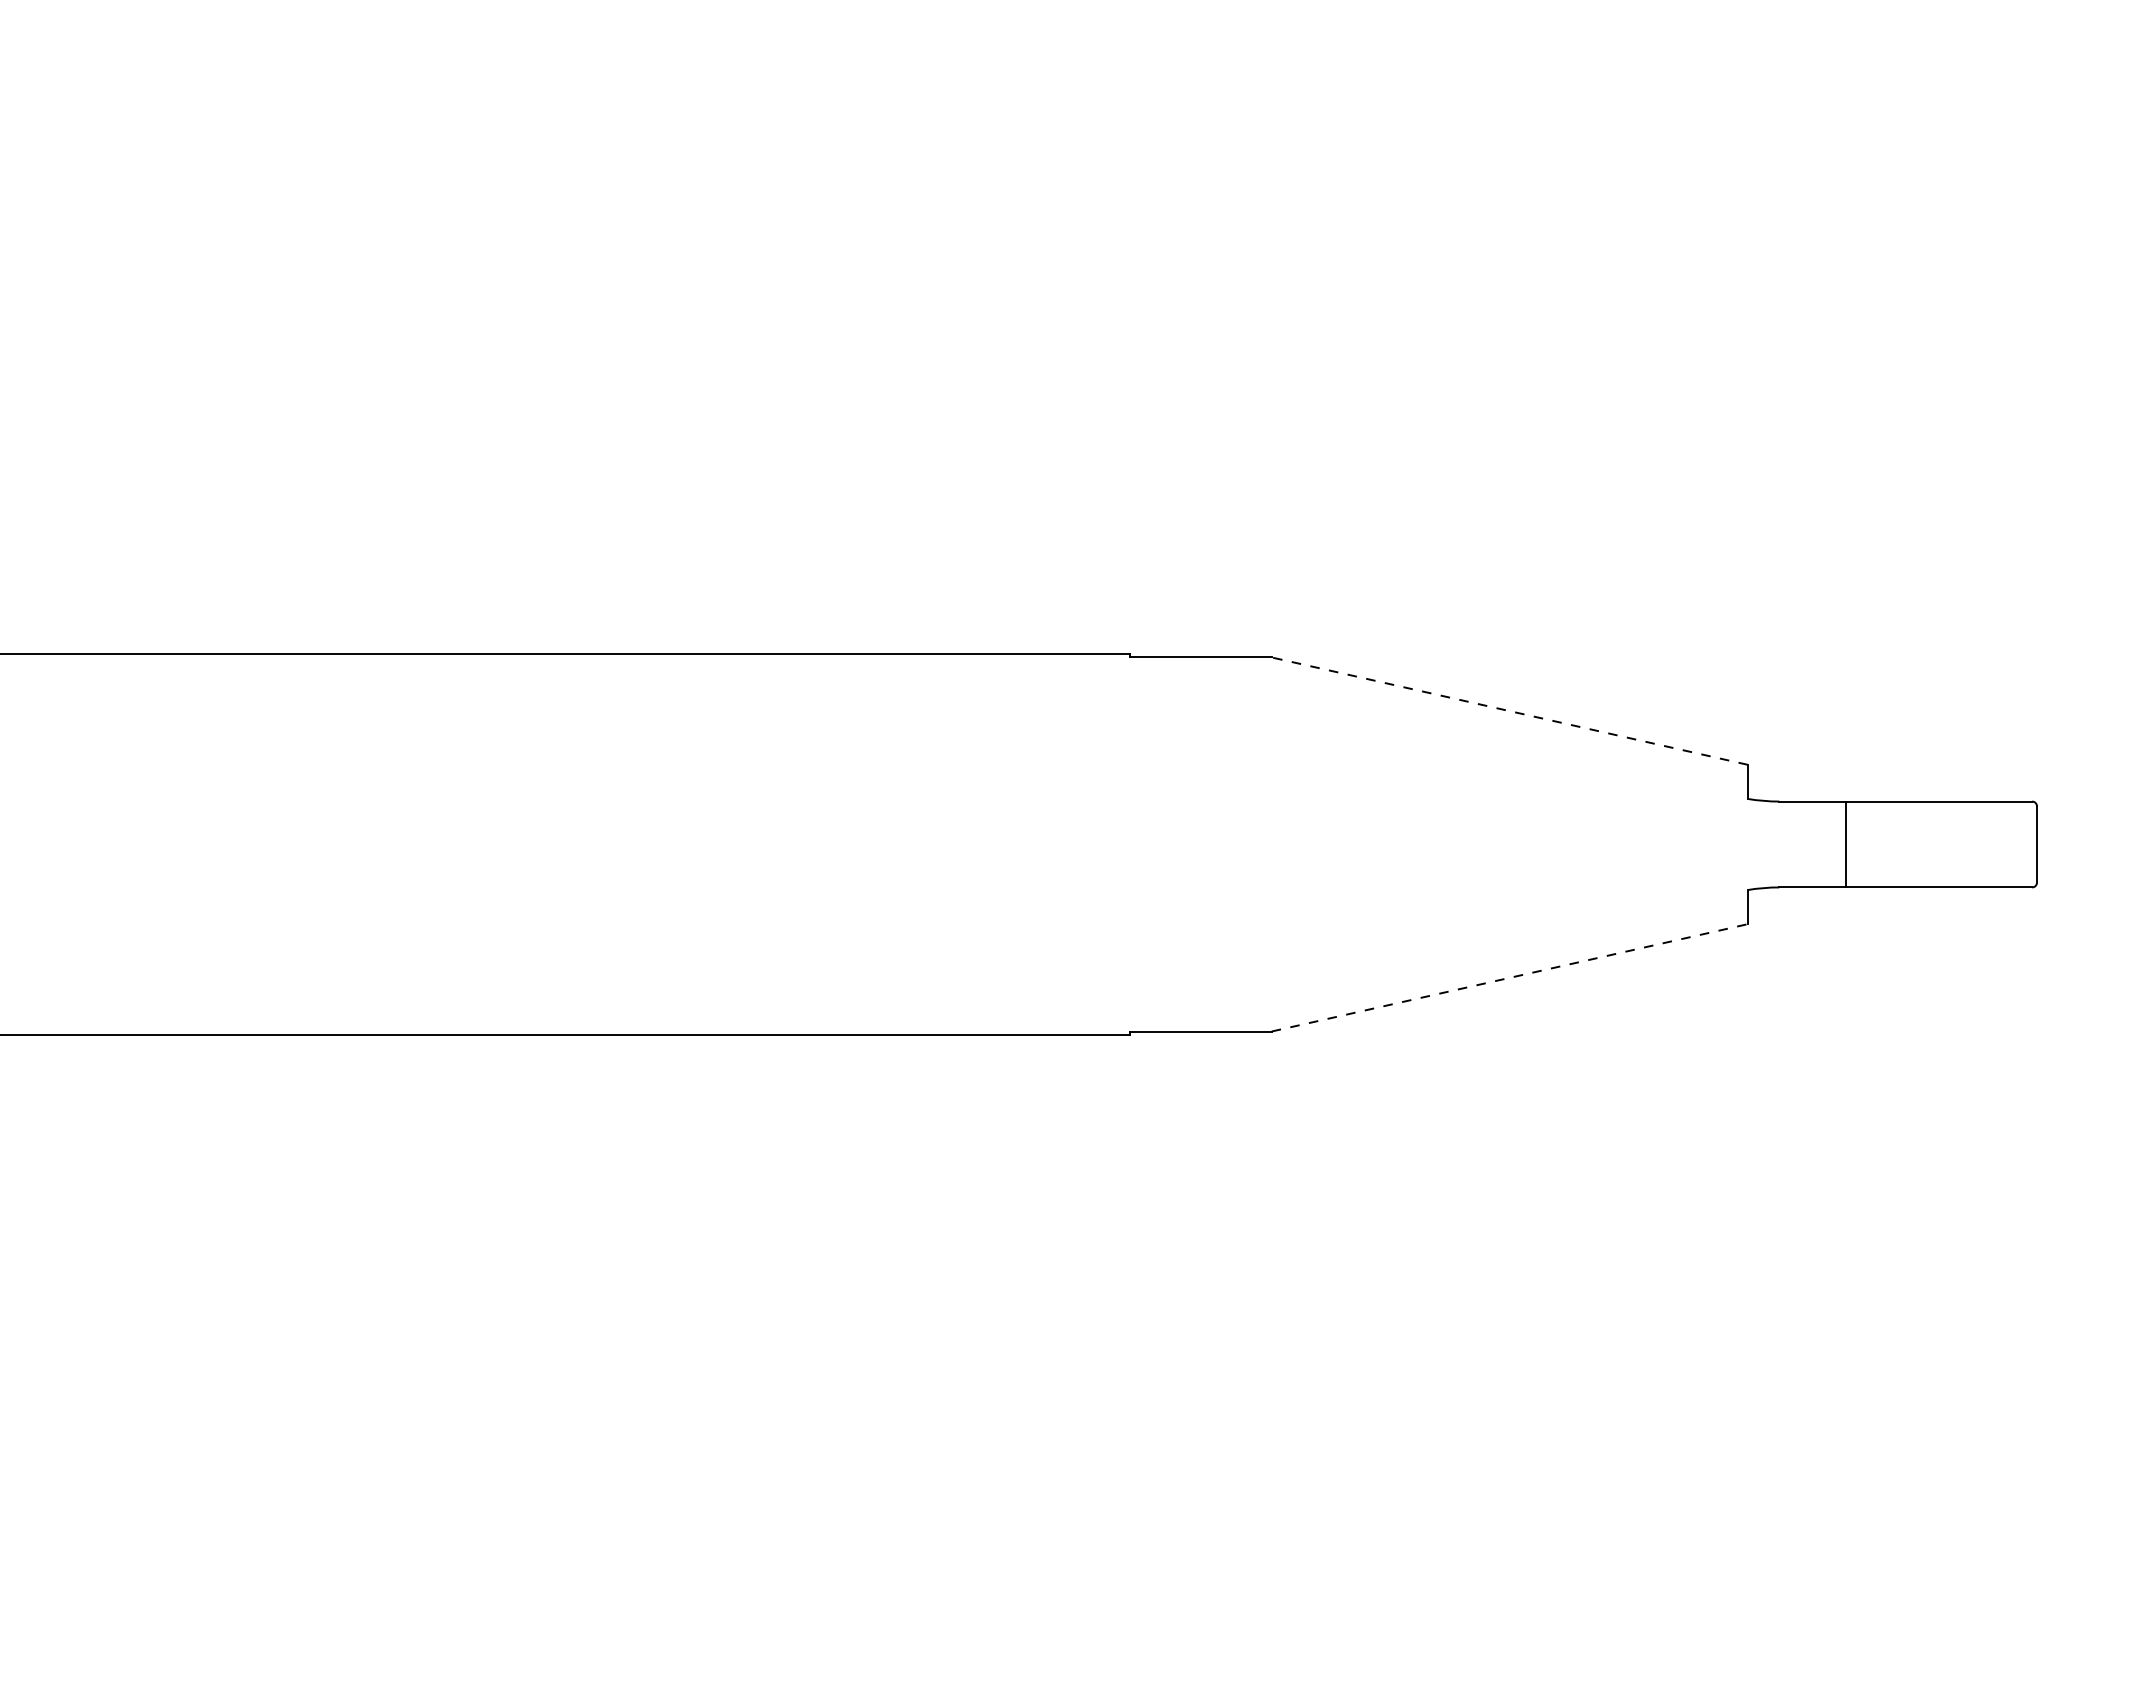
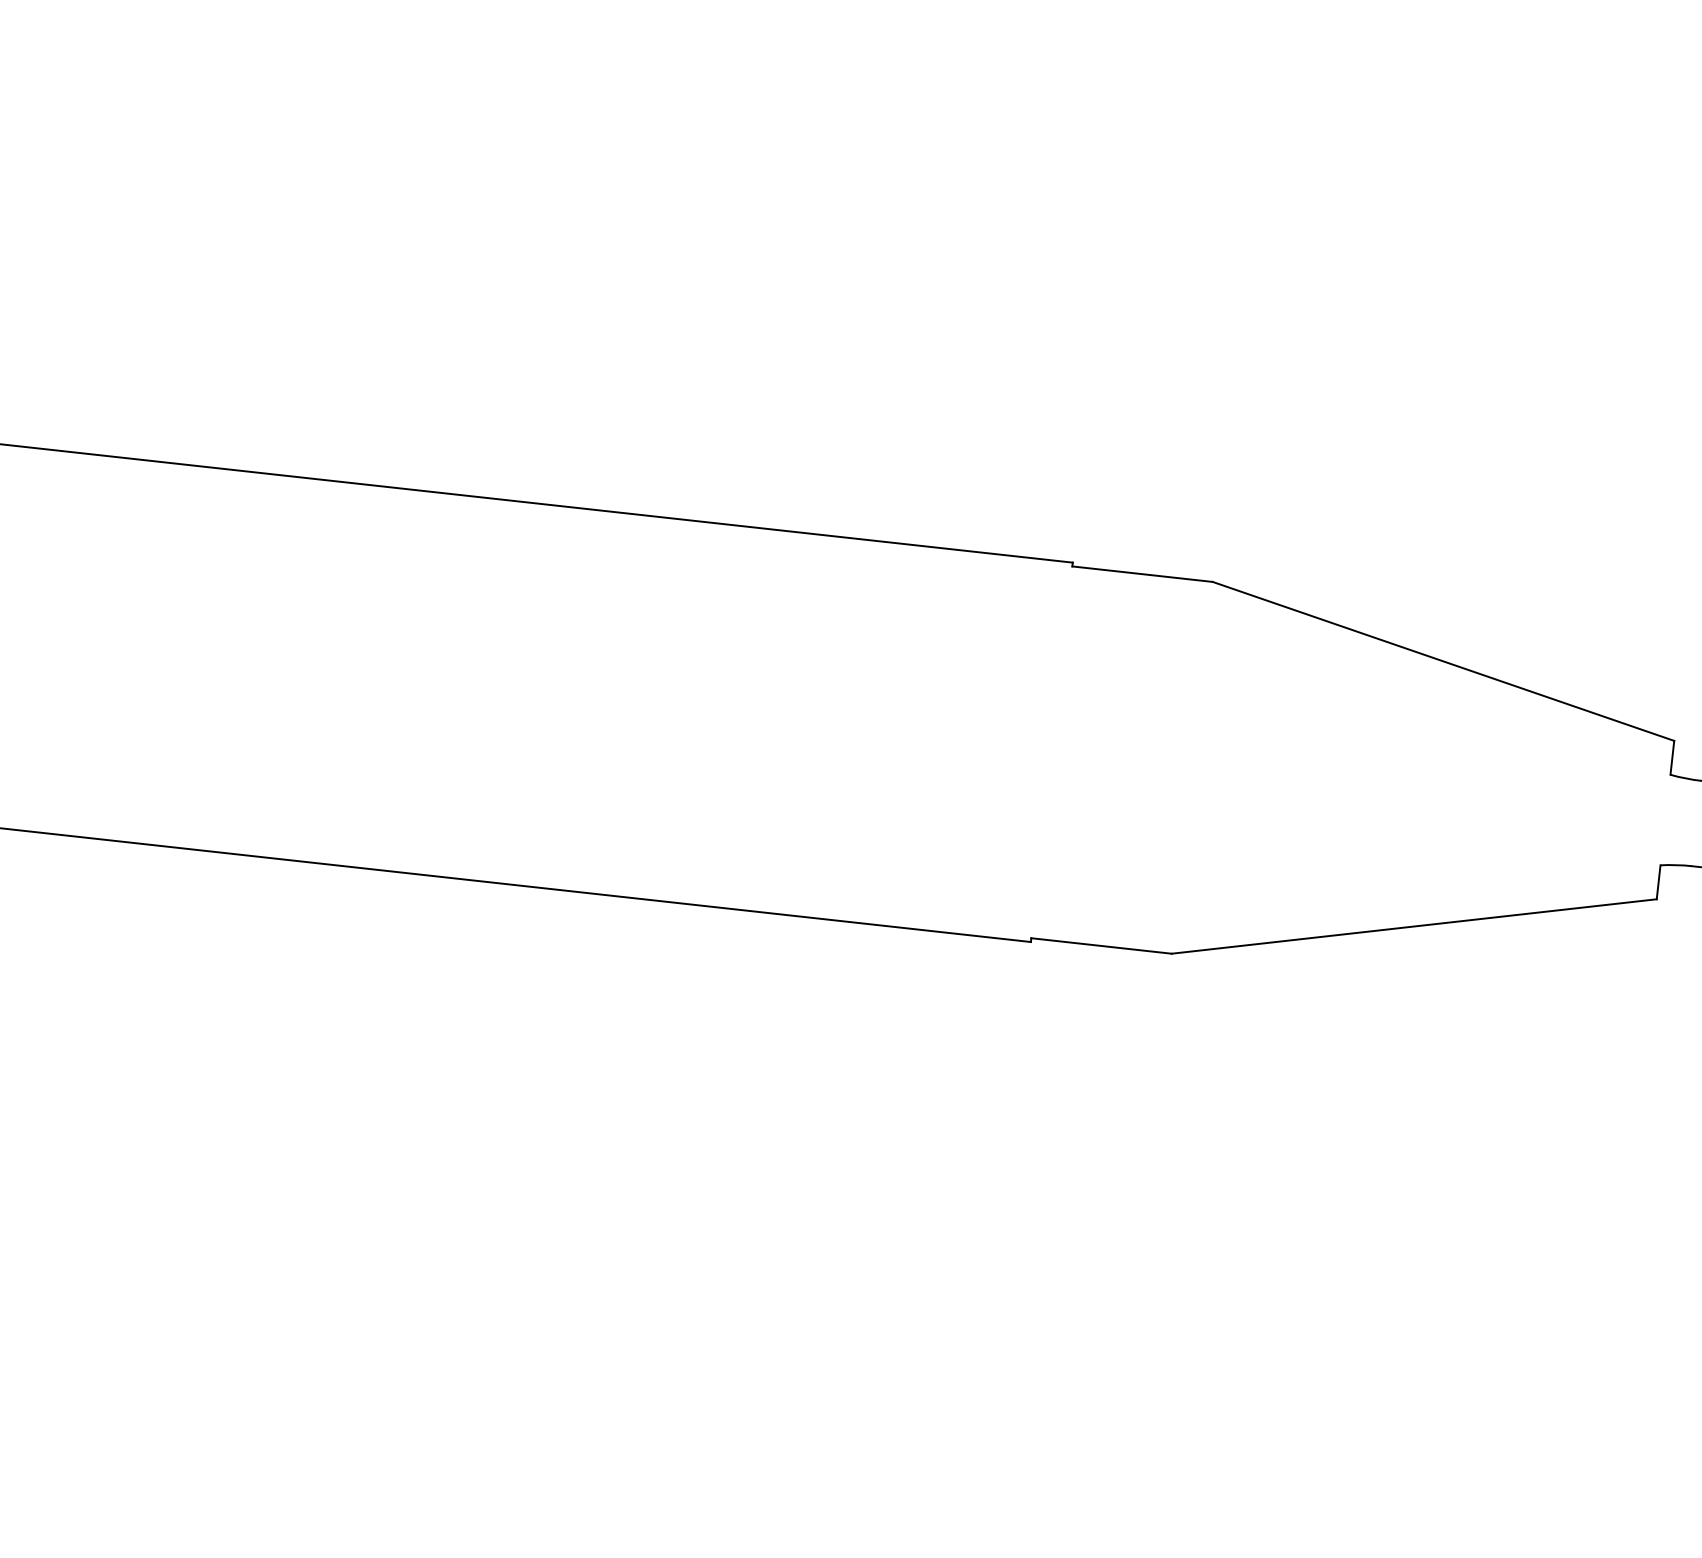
line: (1509, 711) -> (1443, 661), dashed -> solid
line: (1510, 977) -> (1414, 926), dashed -> solid

